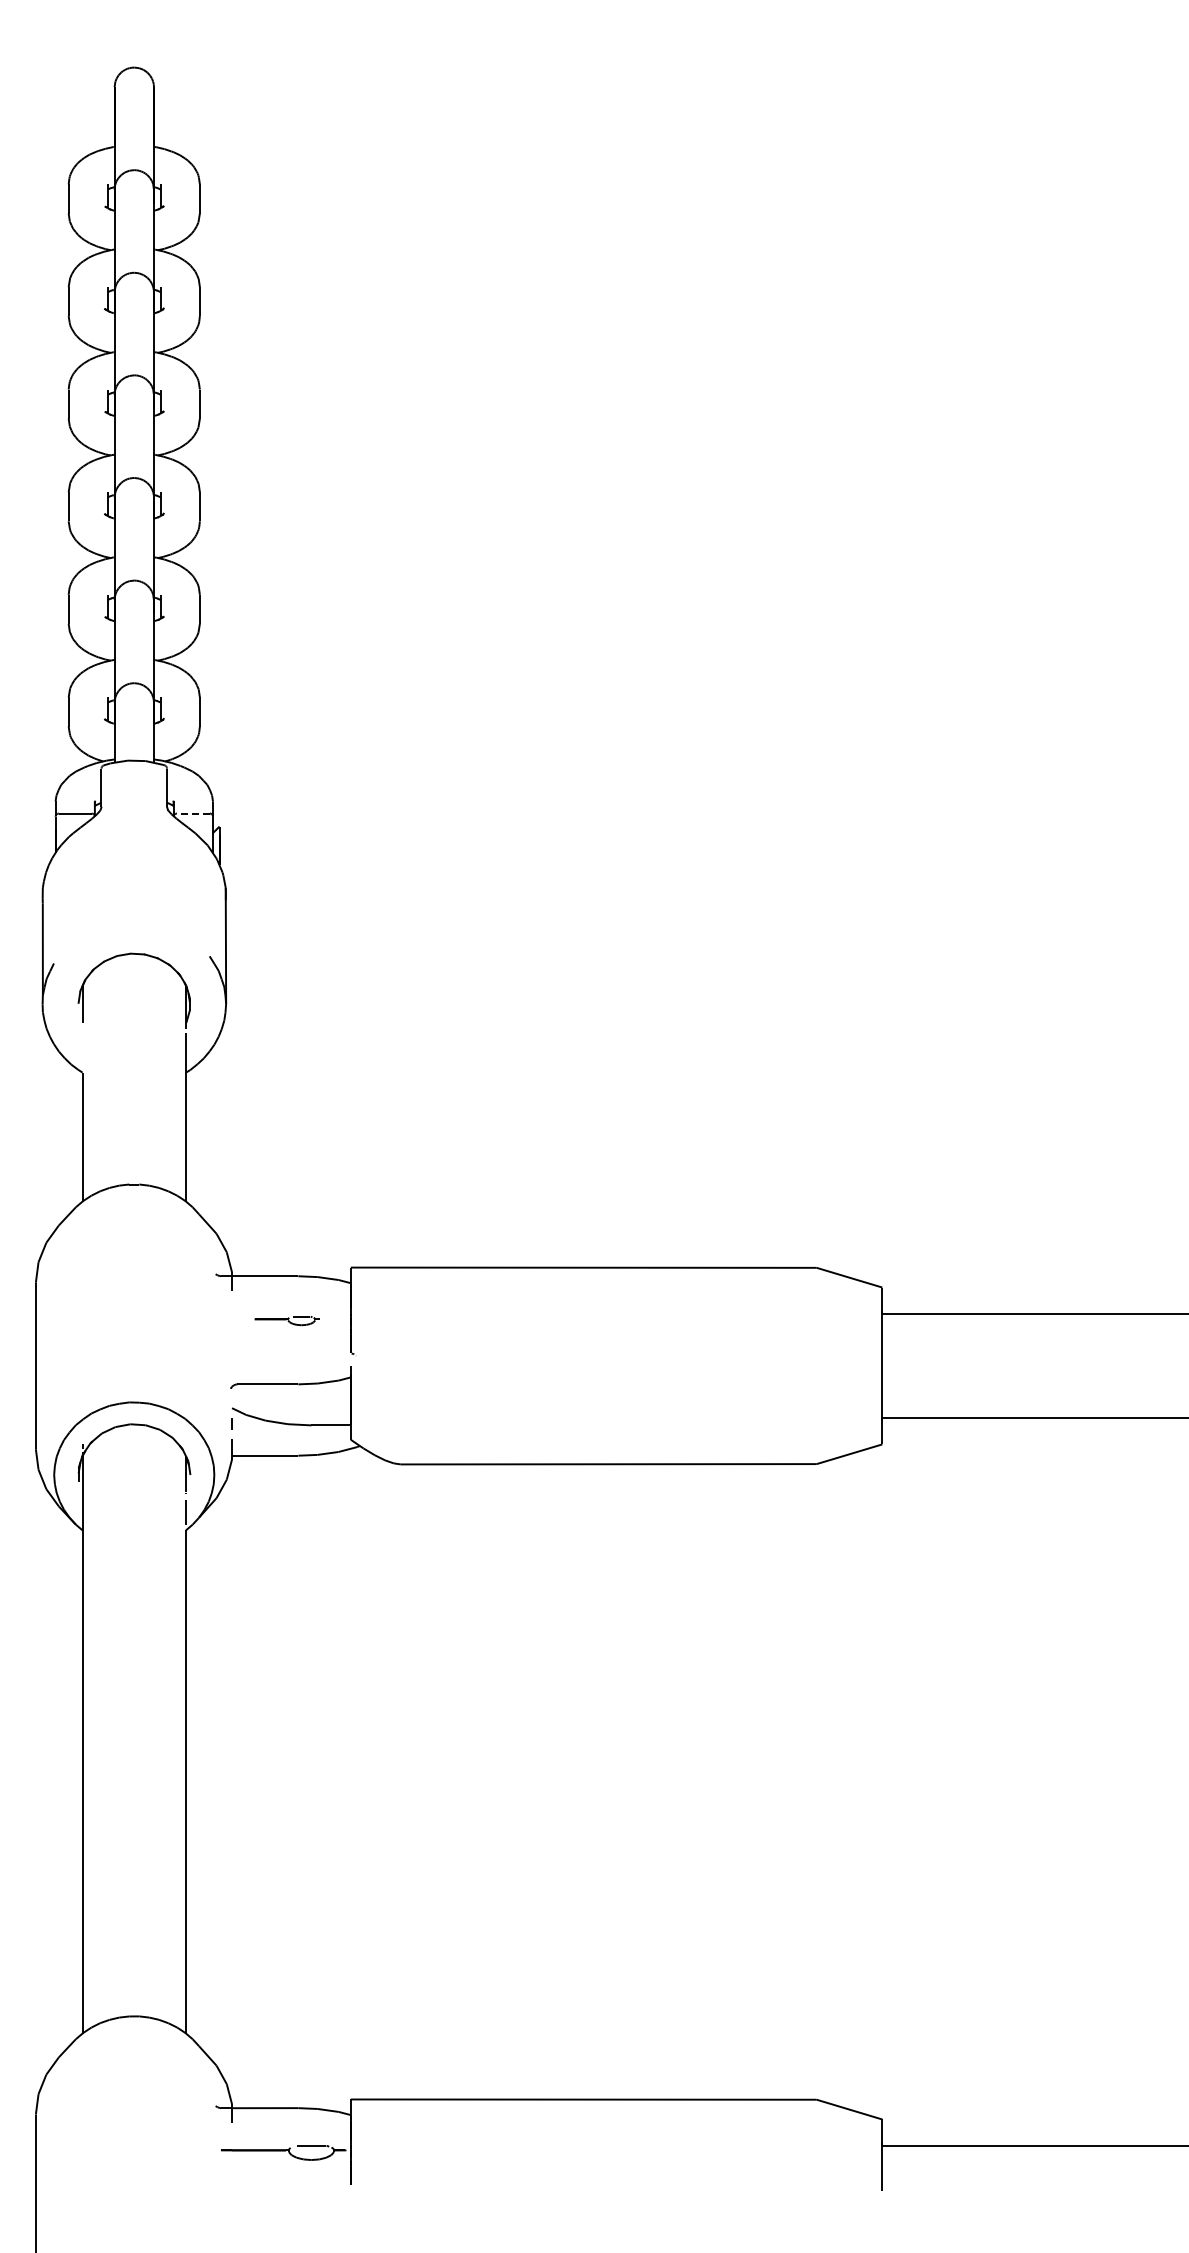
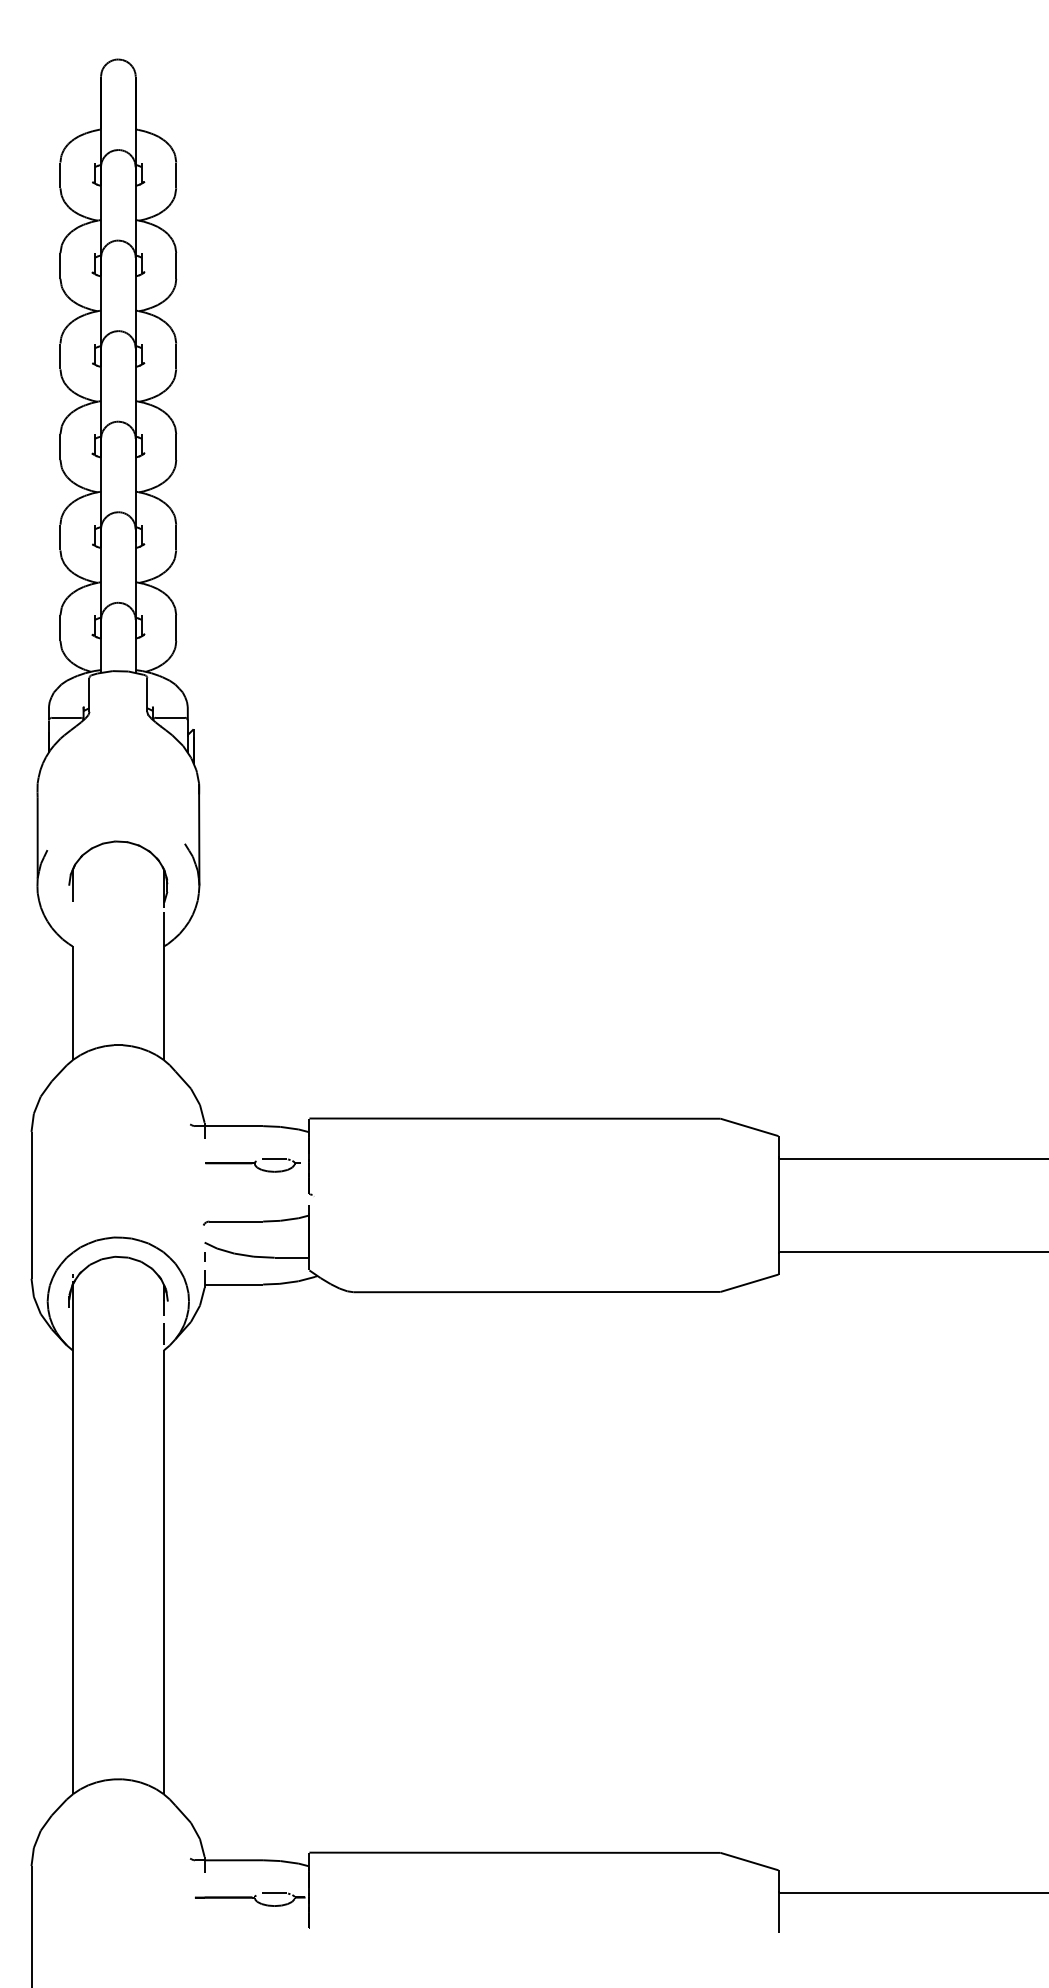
line: (192, 813) -> (169, 717), dashed -> solid
part: (286, 1320) -> (252, 1165), size x1.67

